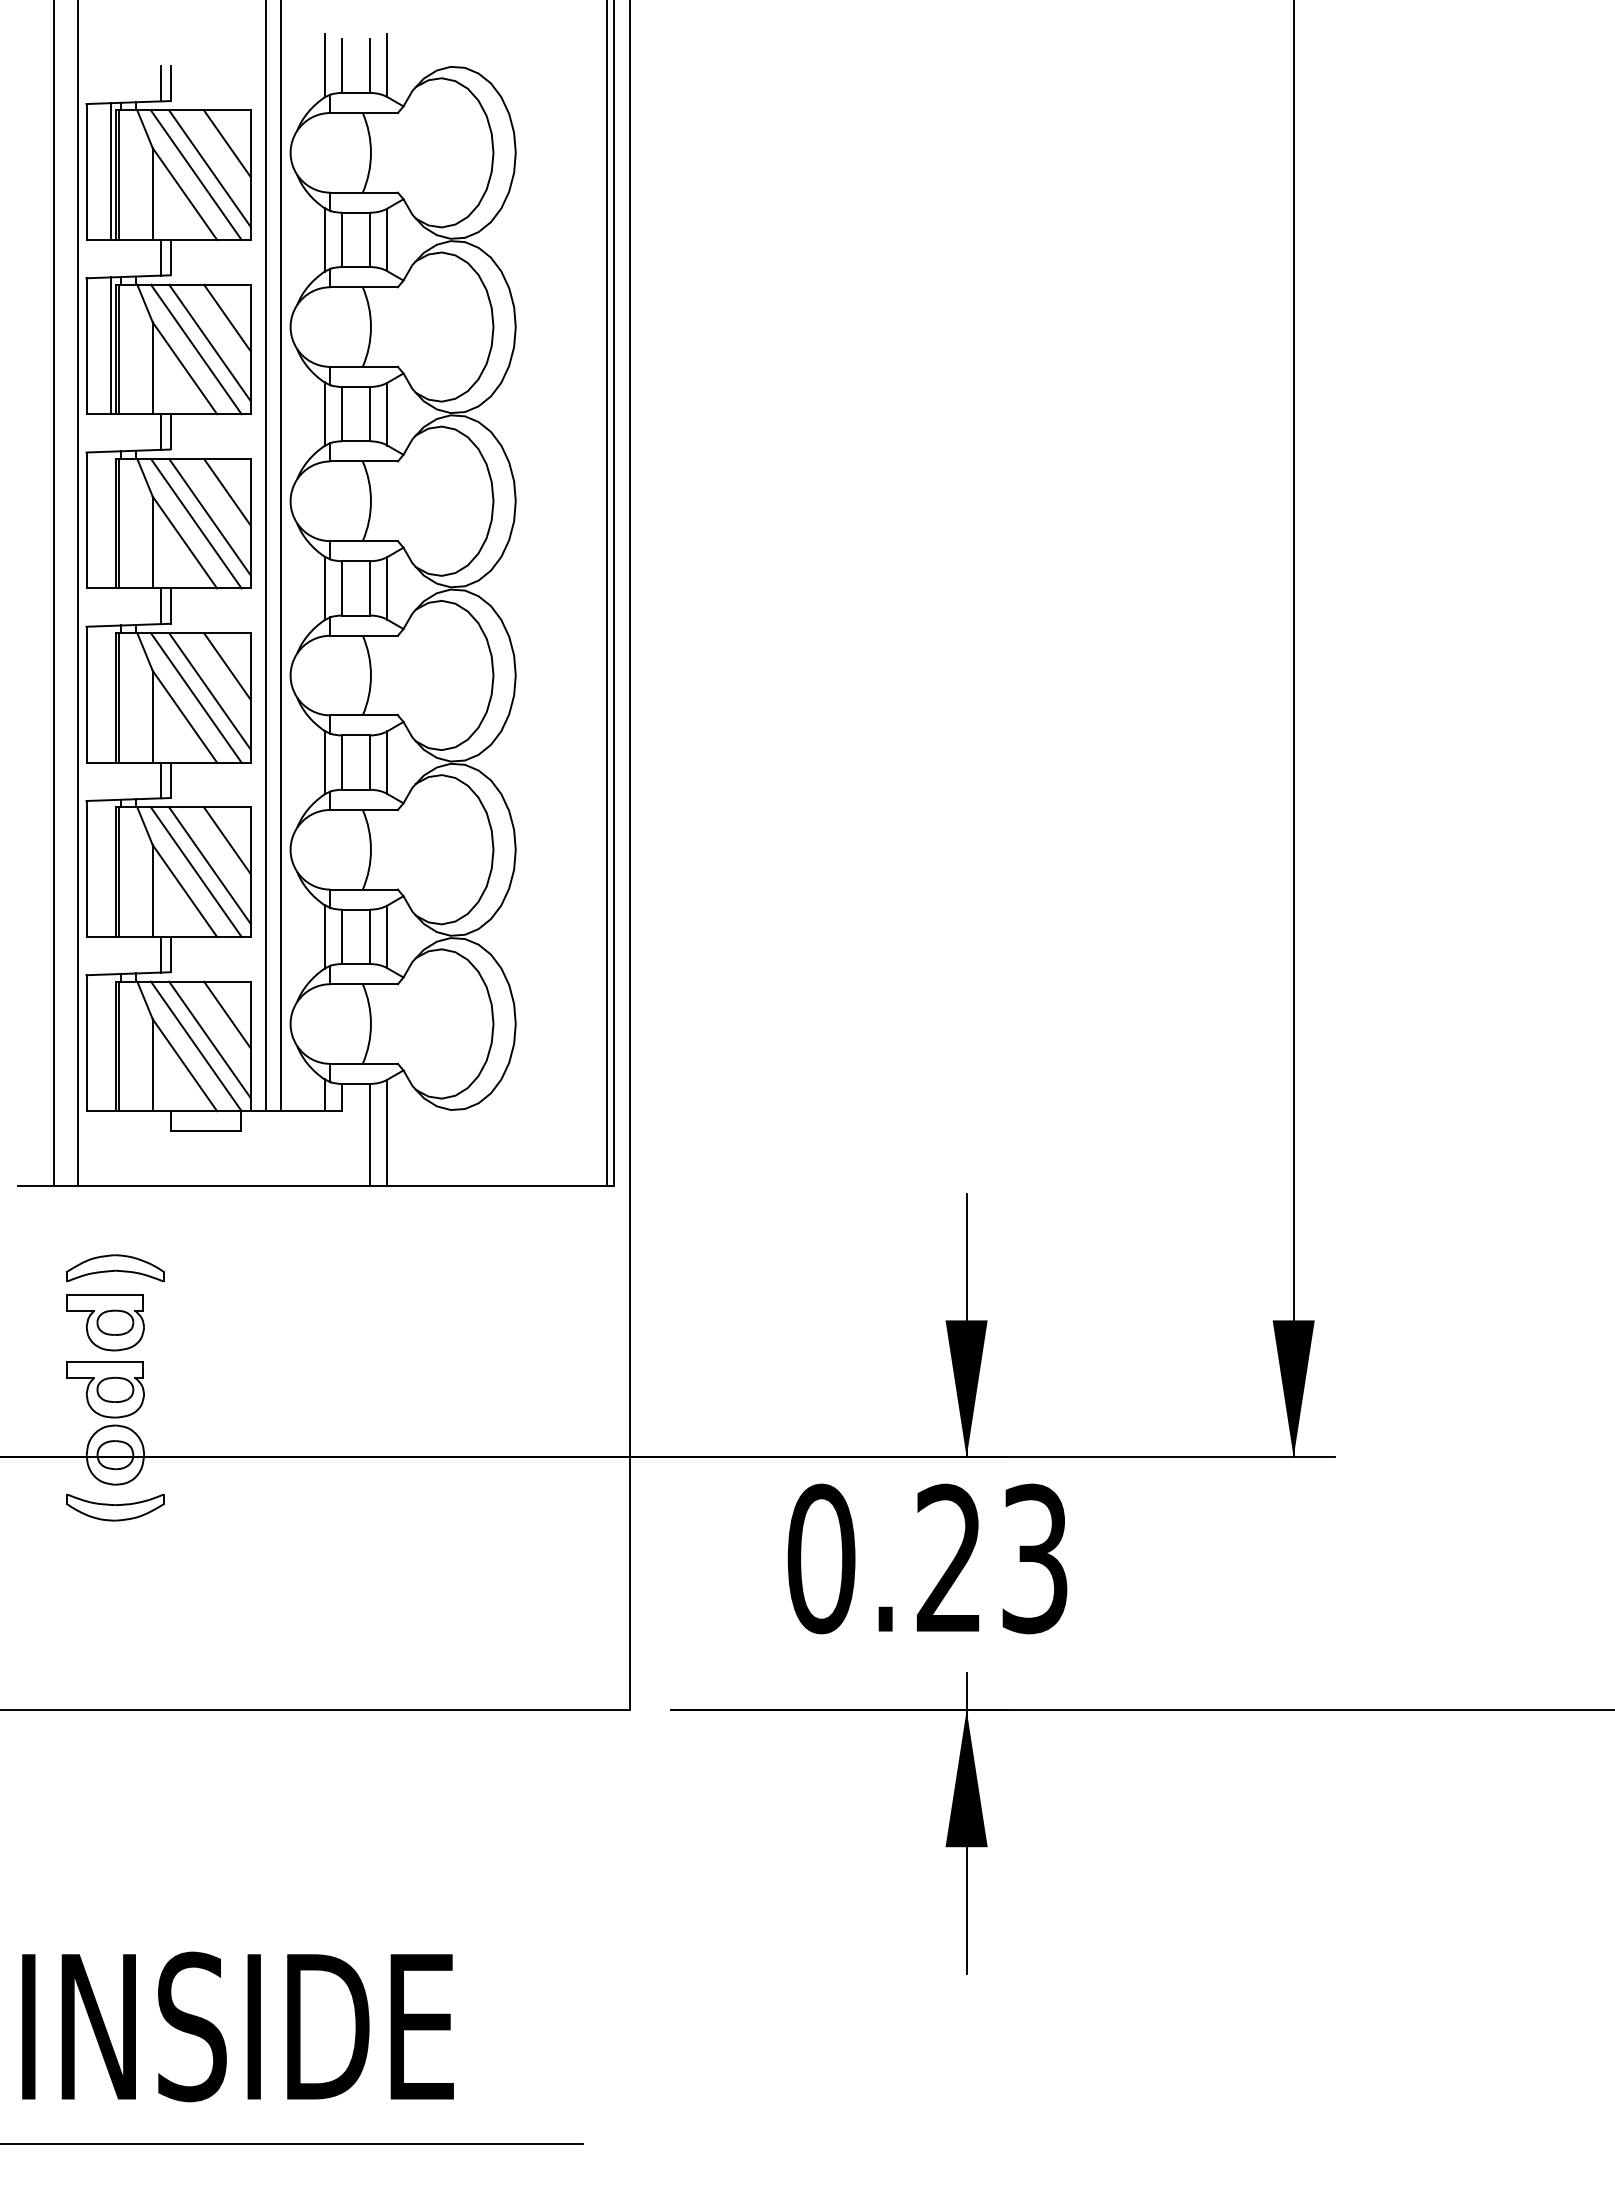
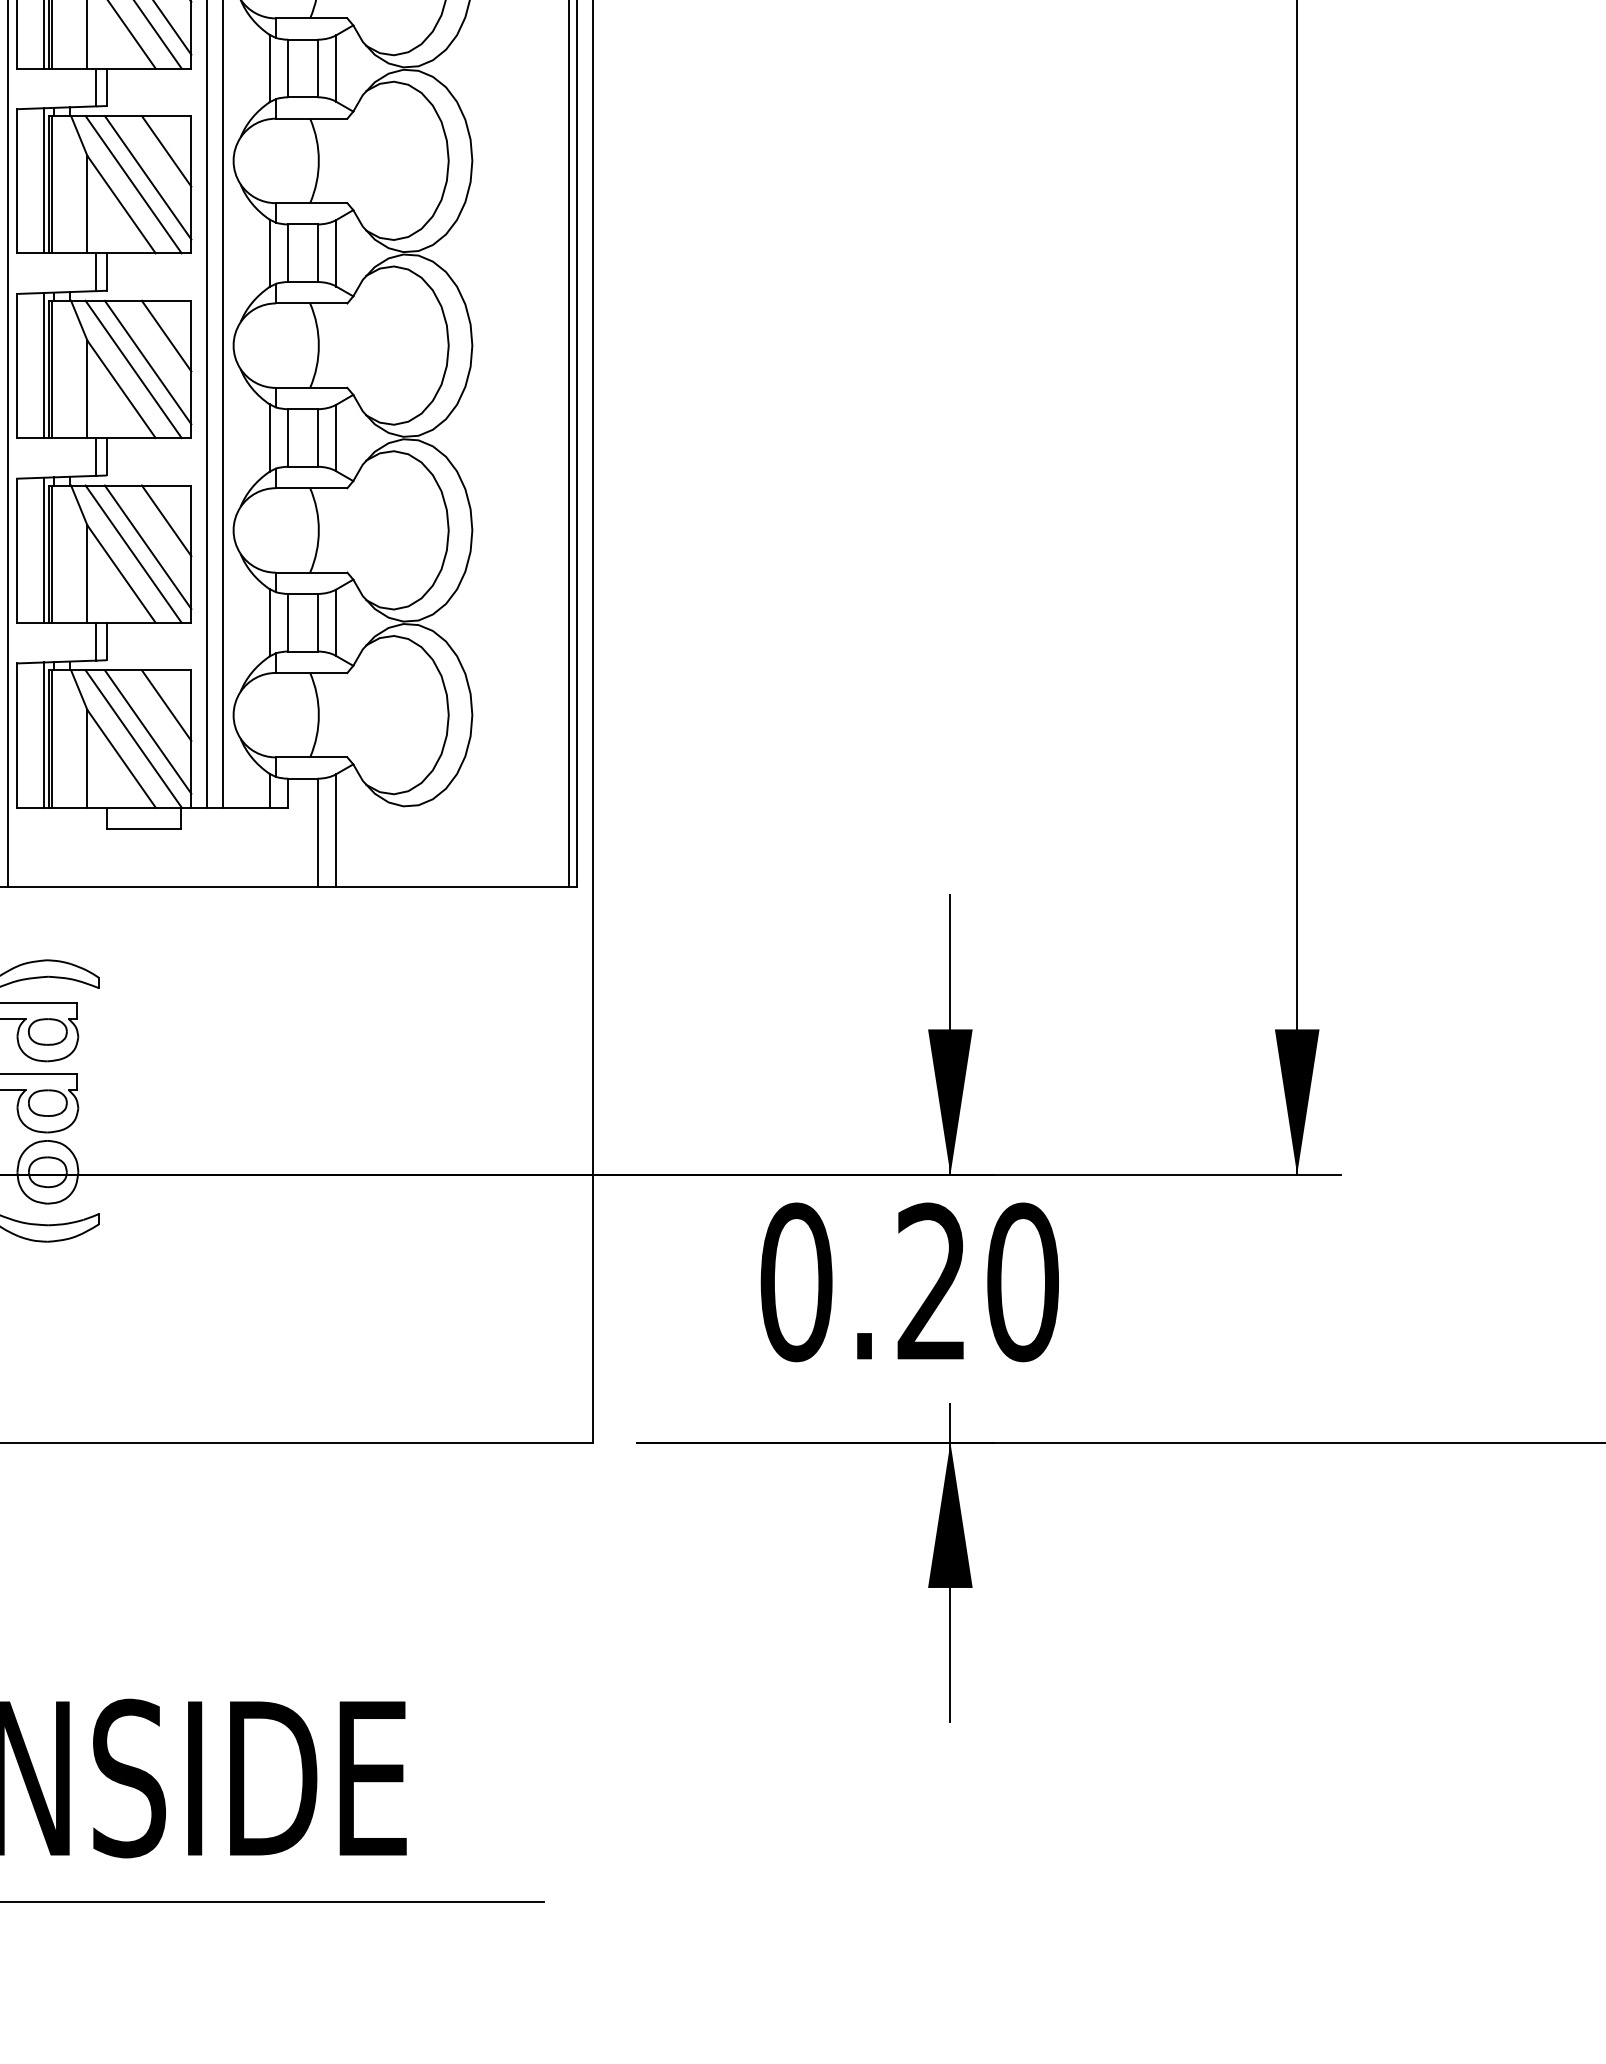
line: (111, 519) -> (43, 180), added
line: (111, 693) -> (43, 364), added
line: (111, 868) -> (43, 550), added
line: (111, 1042) -> (43, 734), added
text: (1035, 1558) -> (1023, 1281), 0.23 -> 0.20

